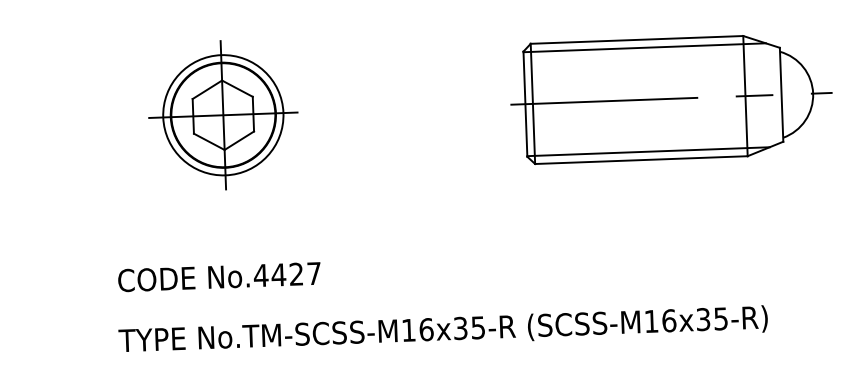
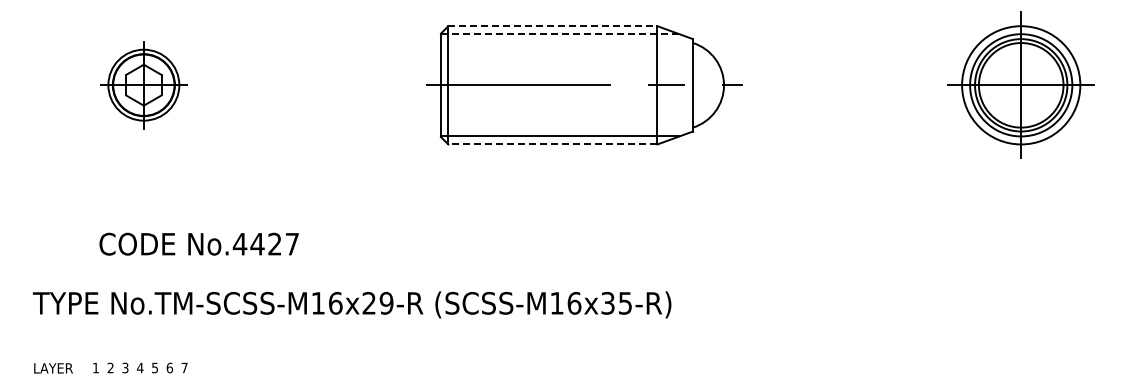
line: (636, 40) -> (552, 26), solid -> dashed
line: (645, 48) -> (560, 34), solid -> dashed
part: (223, 114) -> (143, 84), size x0.6
line: (640, 160) -> (552, 144), solid -> dashed
text: (218, 276) -> (198, 243), moved
text: (469, 327) -> (377, 302), No.TM-SCSS-M16x35-R -> No.TM-SCSS-M16x29-R

